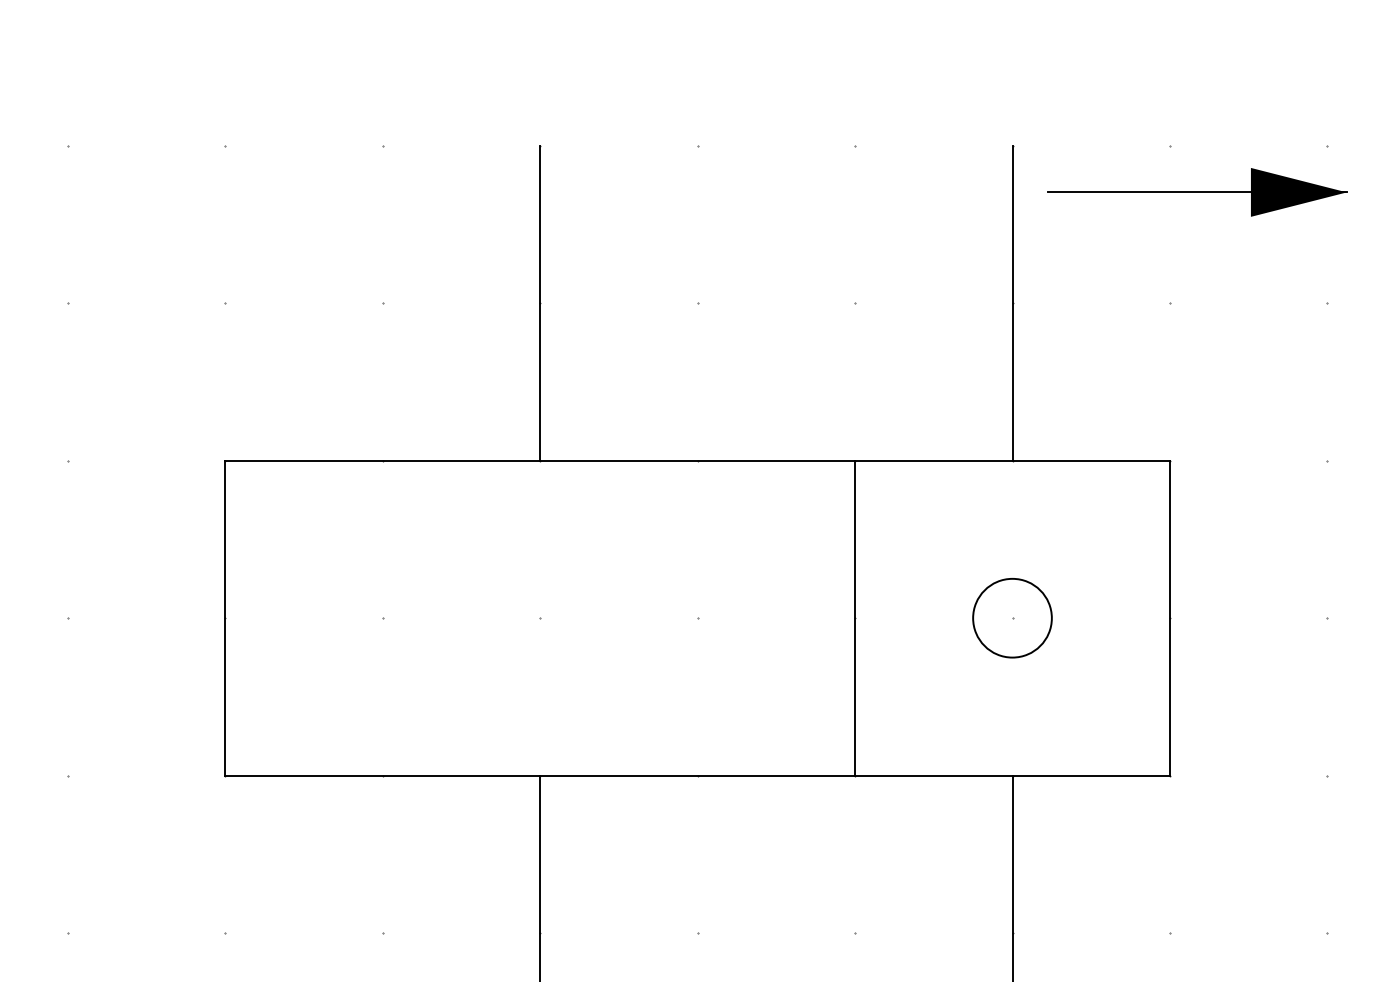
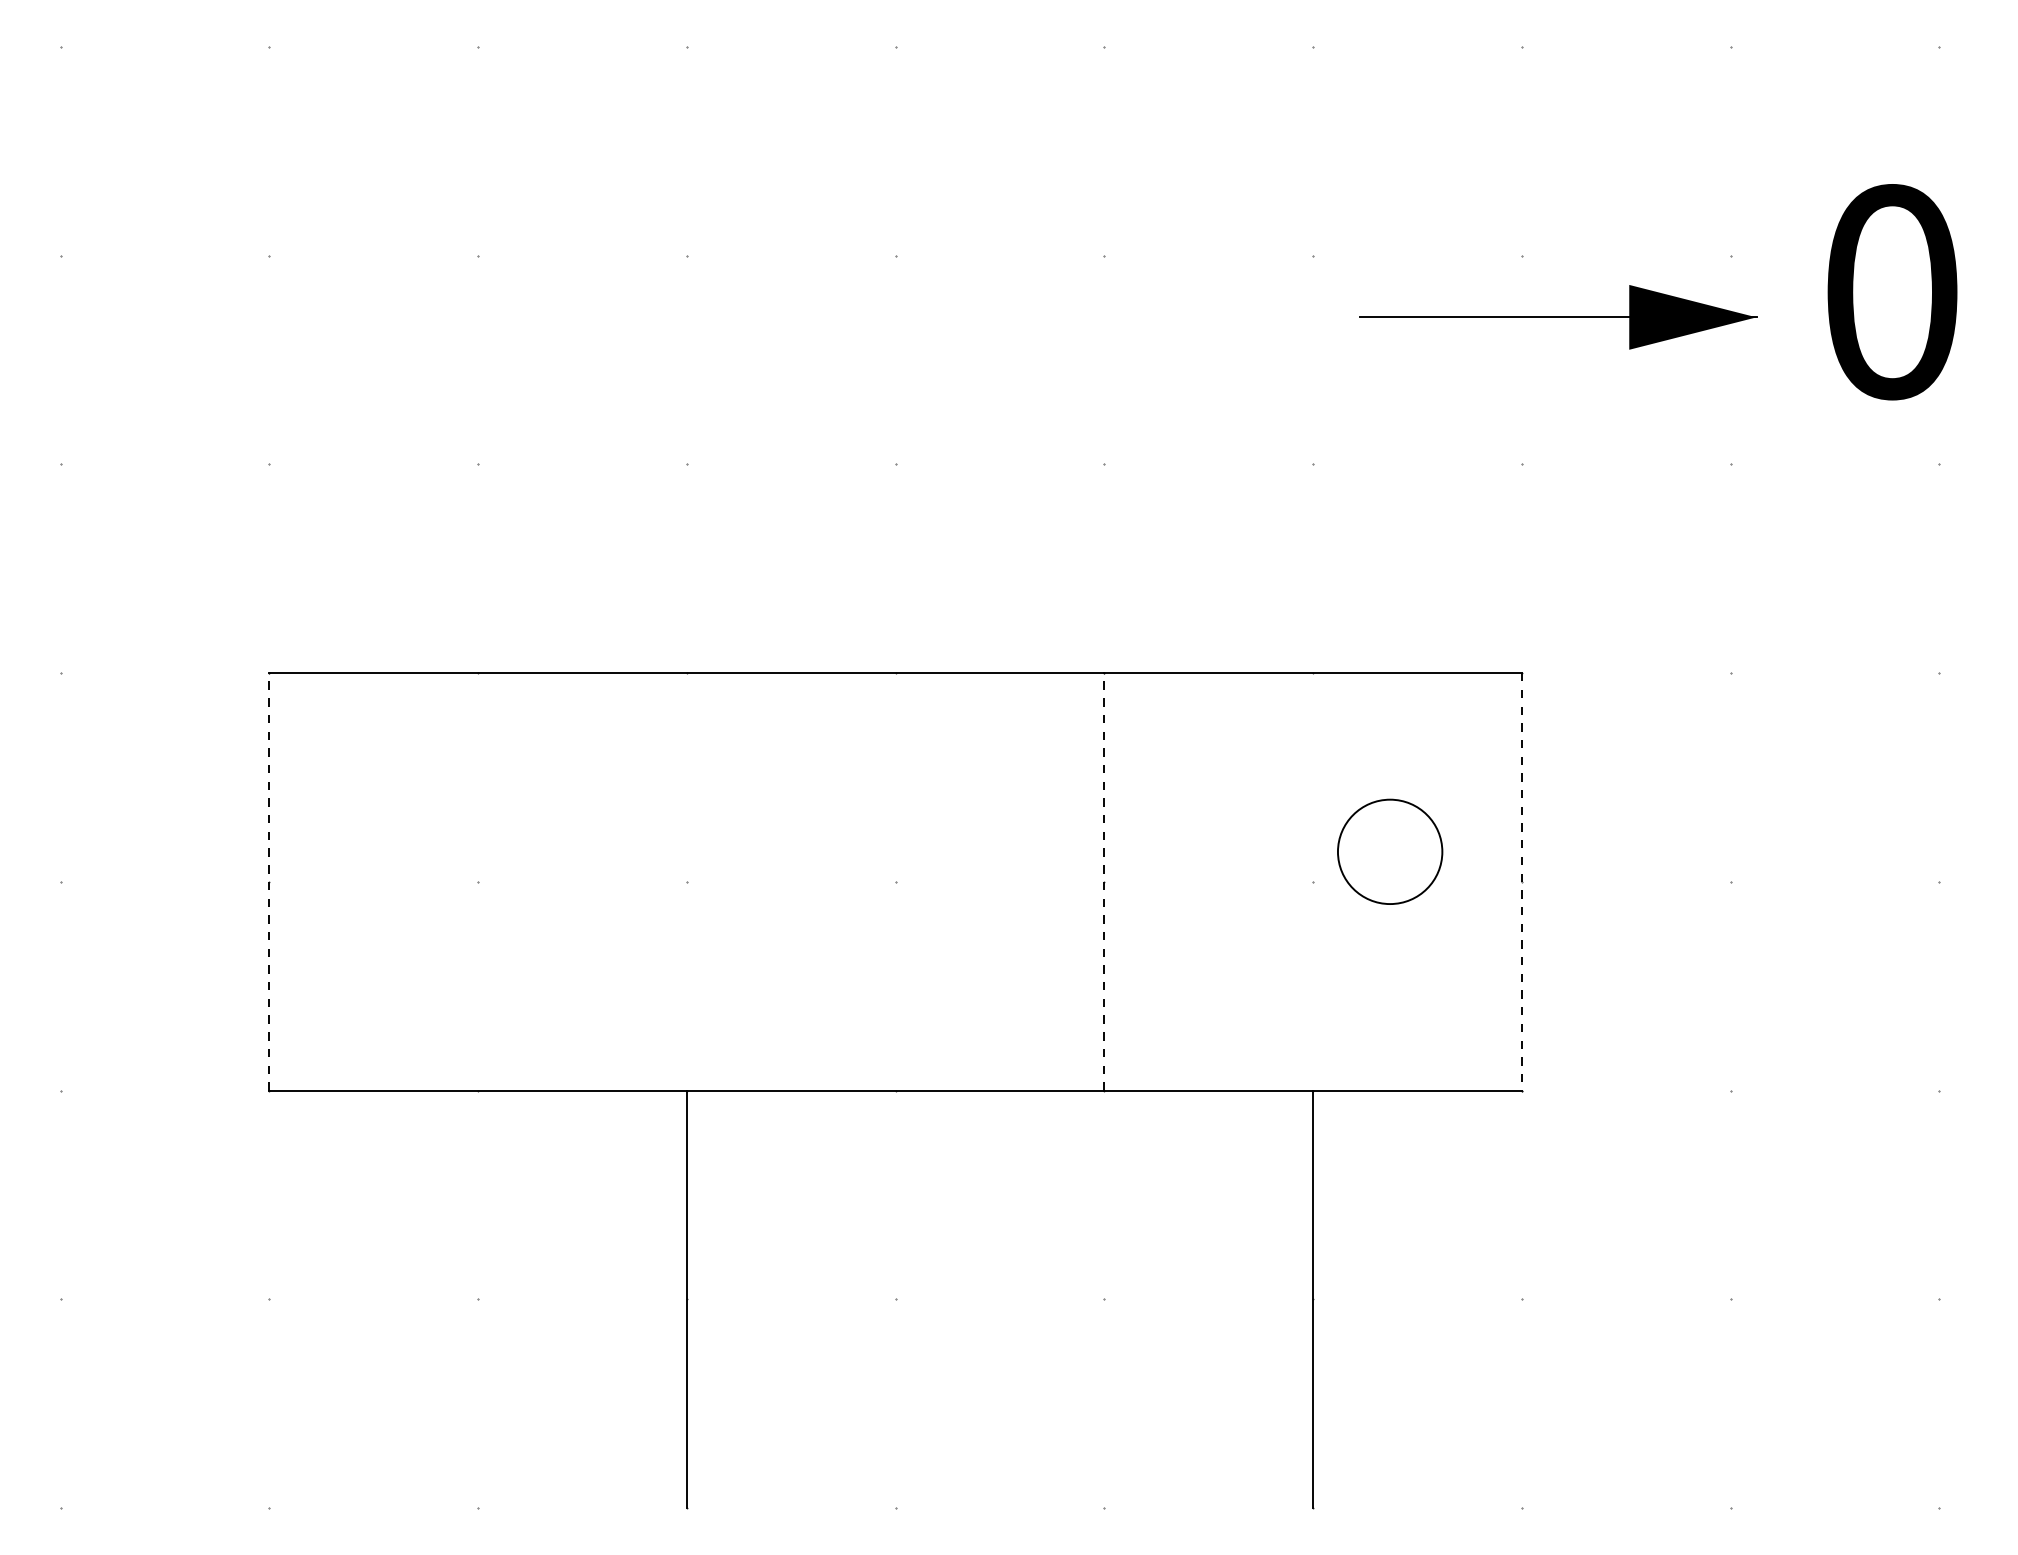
line: (539, 303) -> (686, 464), removed
line: (1012, 303) -> (1313, 464), removed
line: (225, 617) -> (269, 881), solid -> dashed
line: (855, 617) -> (1104, 881), solid -> dashed
circle: (1012, 617) -> (1390, 851), moved
line: (1169, 617) -> (1521, 881), solid -> dashed

